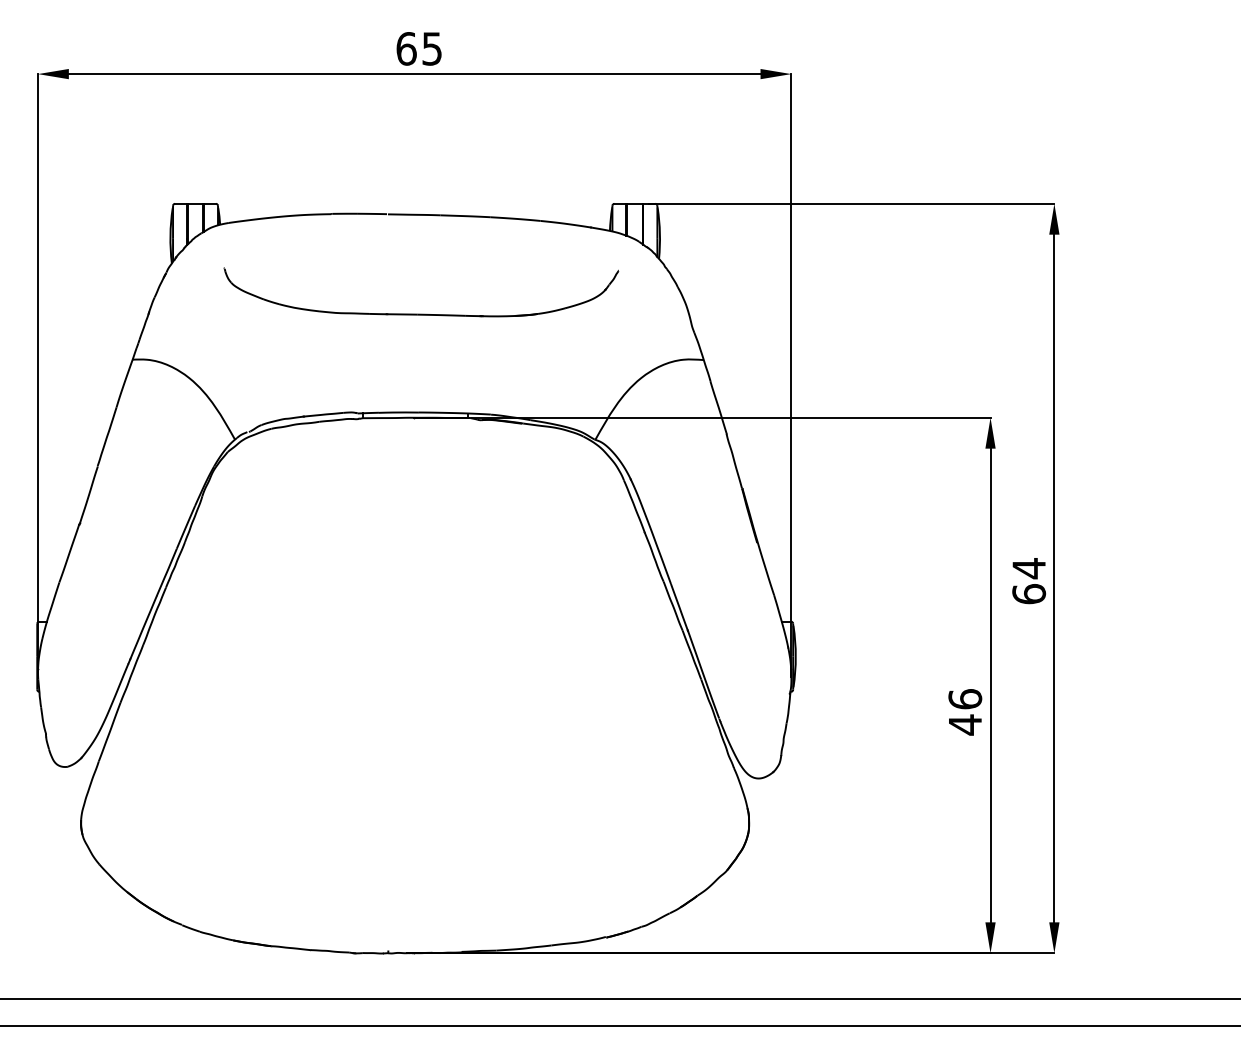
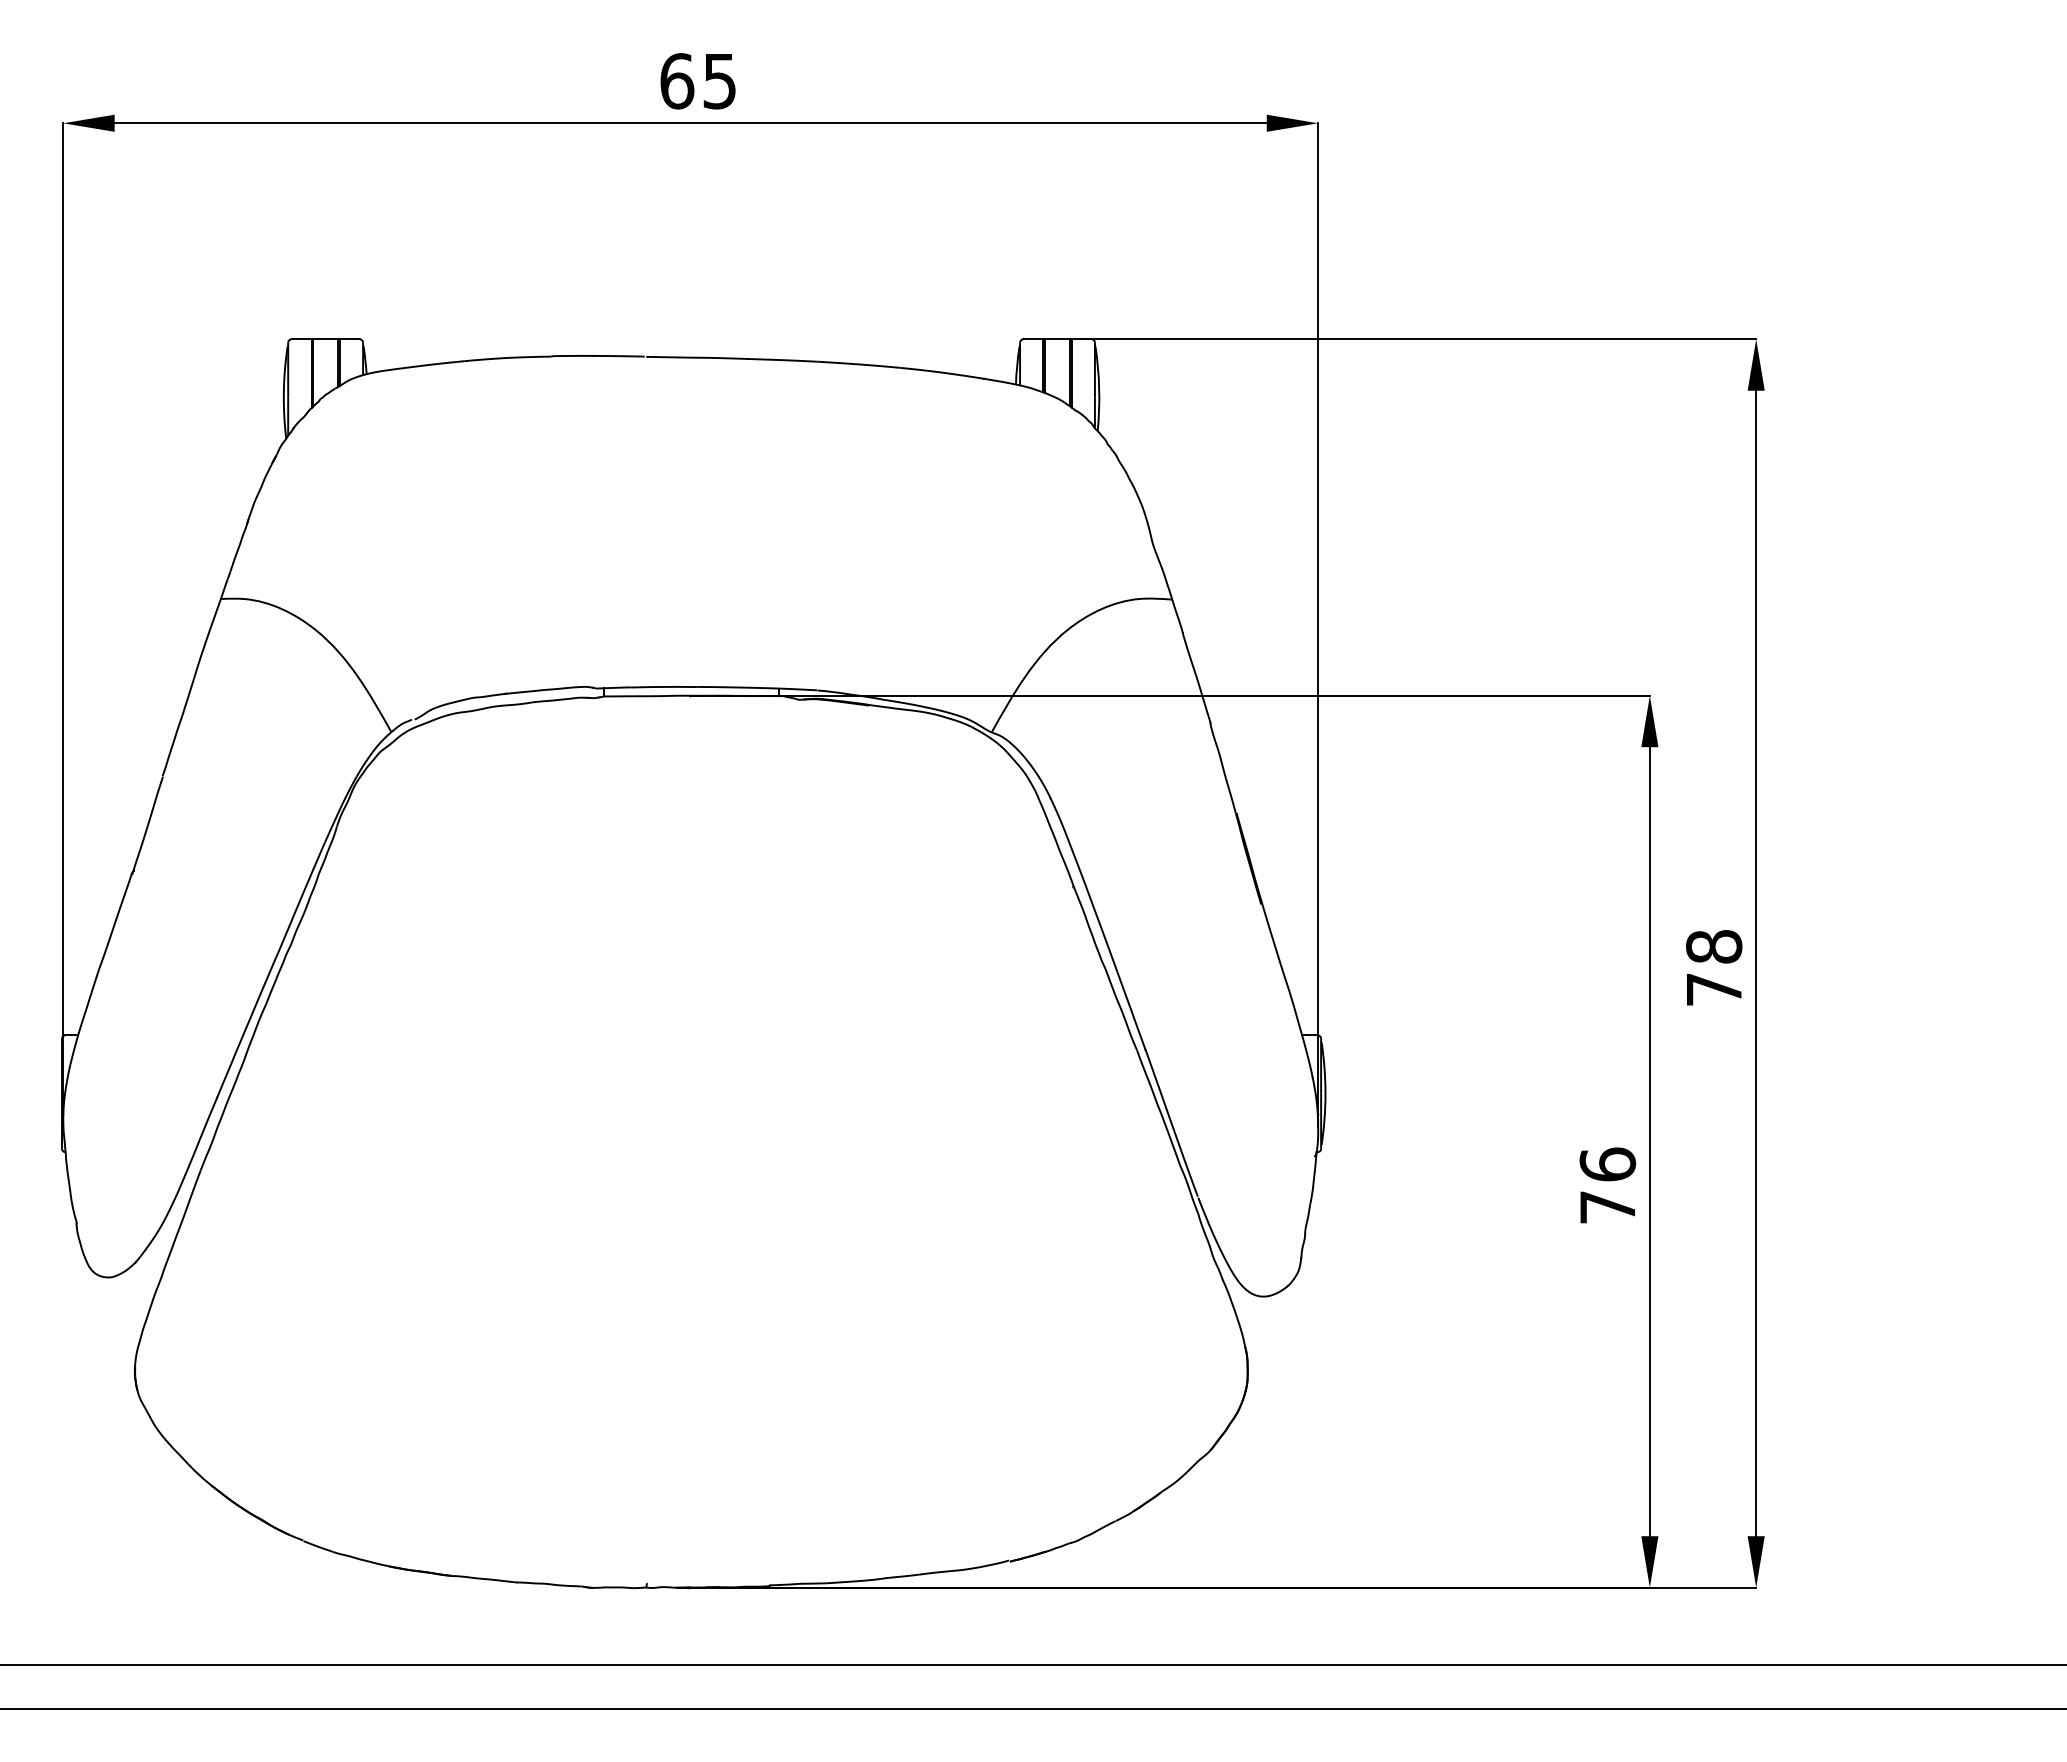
part: (421, 313) -> (702, 522), removed
text: (1029, 581) -> (1714, 968), 64 -> 78
text: (965, 724) -> (1608, 1206), 46 -> 76

